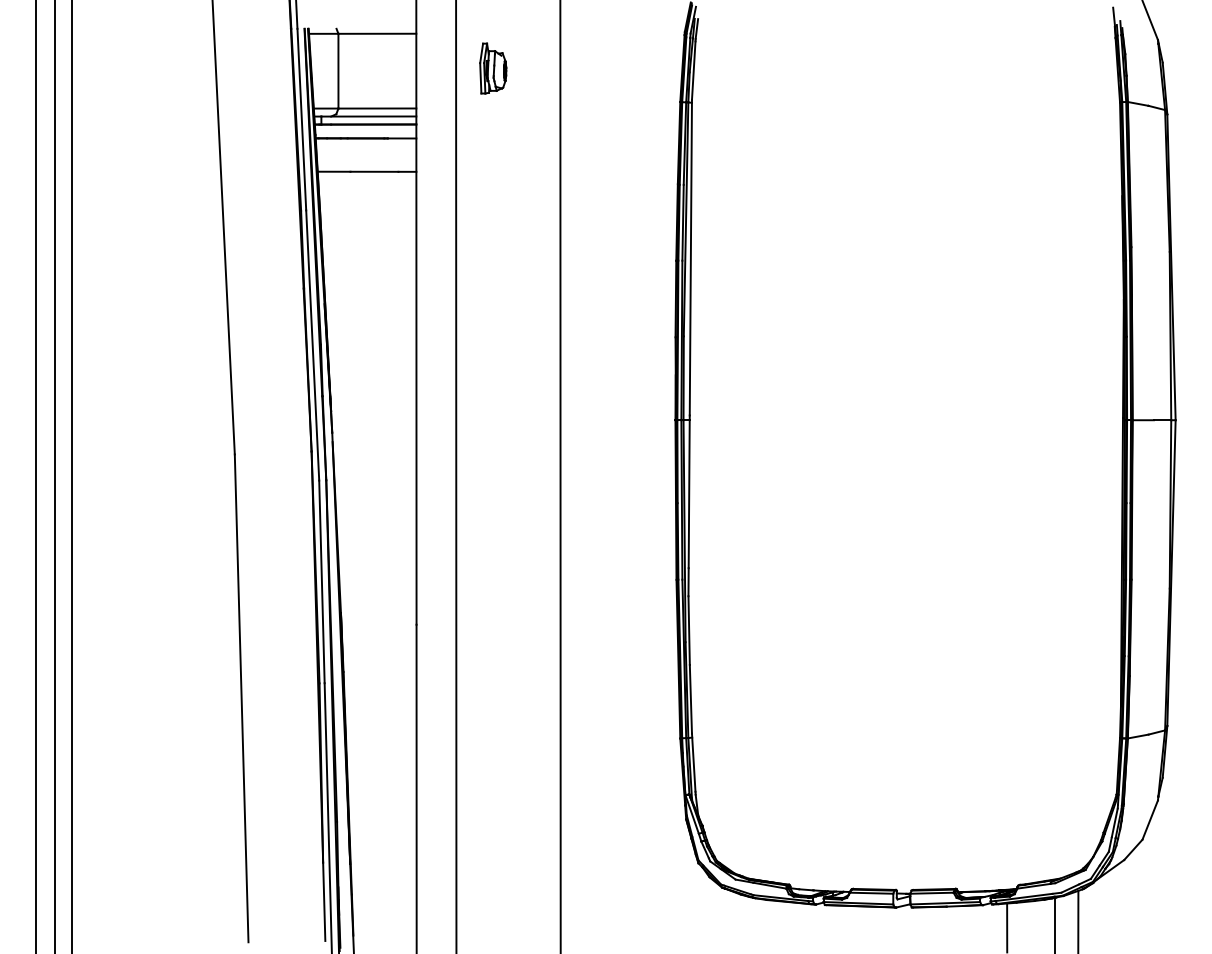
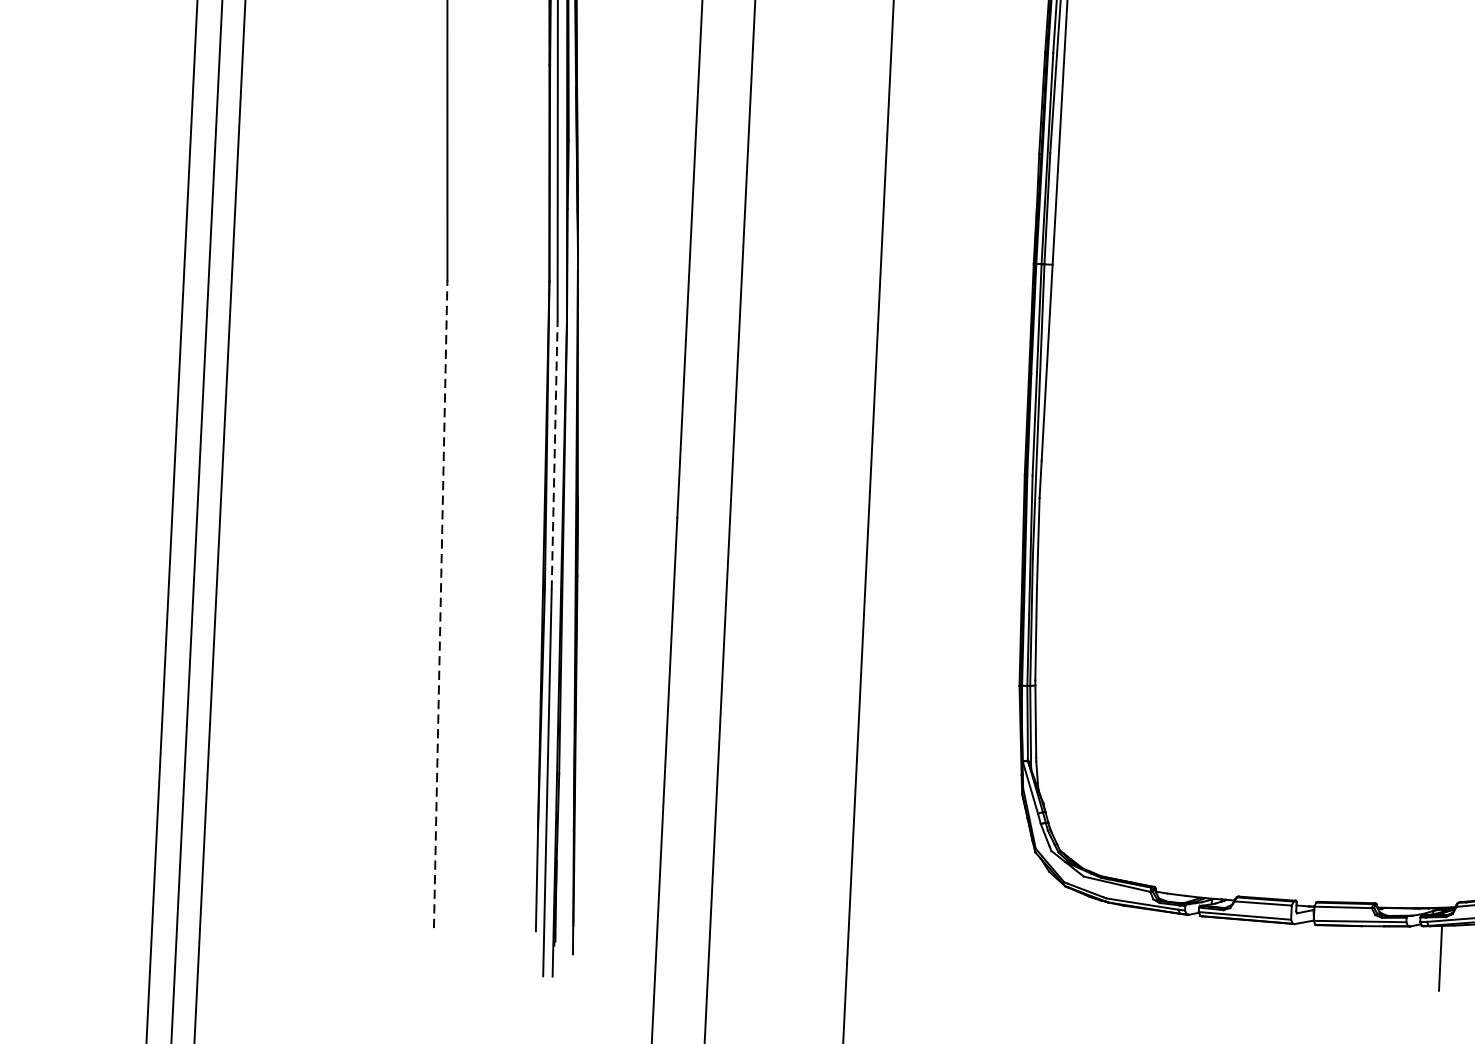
line: (321, 581) -> (554, 454), solid -> dashed
line: (241, 698) -> (440, 604), solid -> dashed

